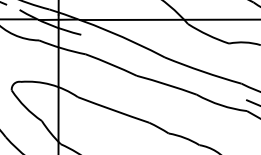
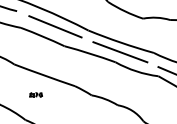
line: (125, 52) -> (54, 26), added
line: (202, 82) -> (120, 51), added
part: (103, 133) -> (36, 95), added

